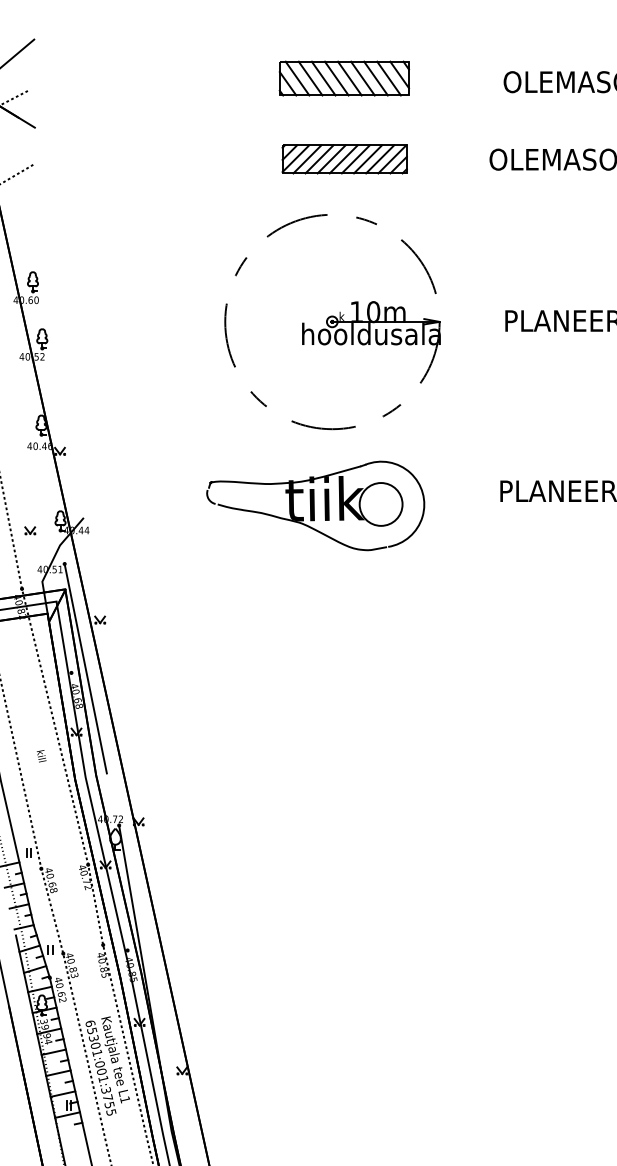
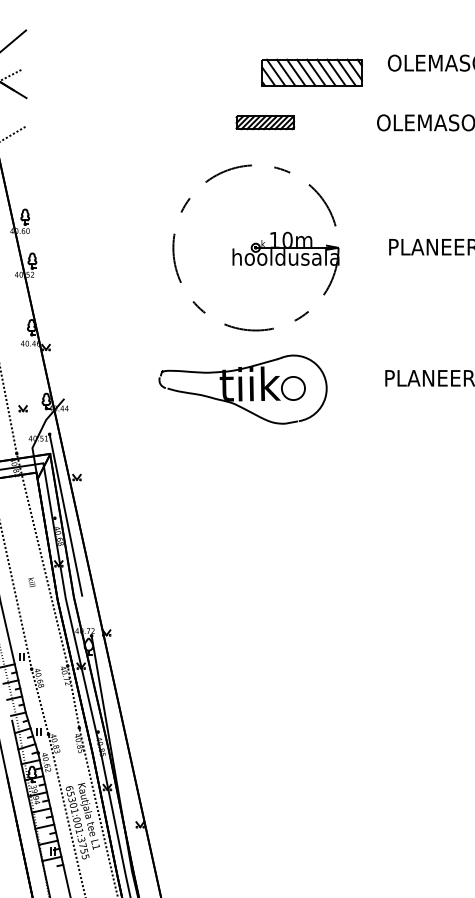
part: (344, 78) -> (312, 72), moved
part: (344, 159) -> (265, 122), size x0.6
circle: (380, 504) -> (292, 388), size x0.7

